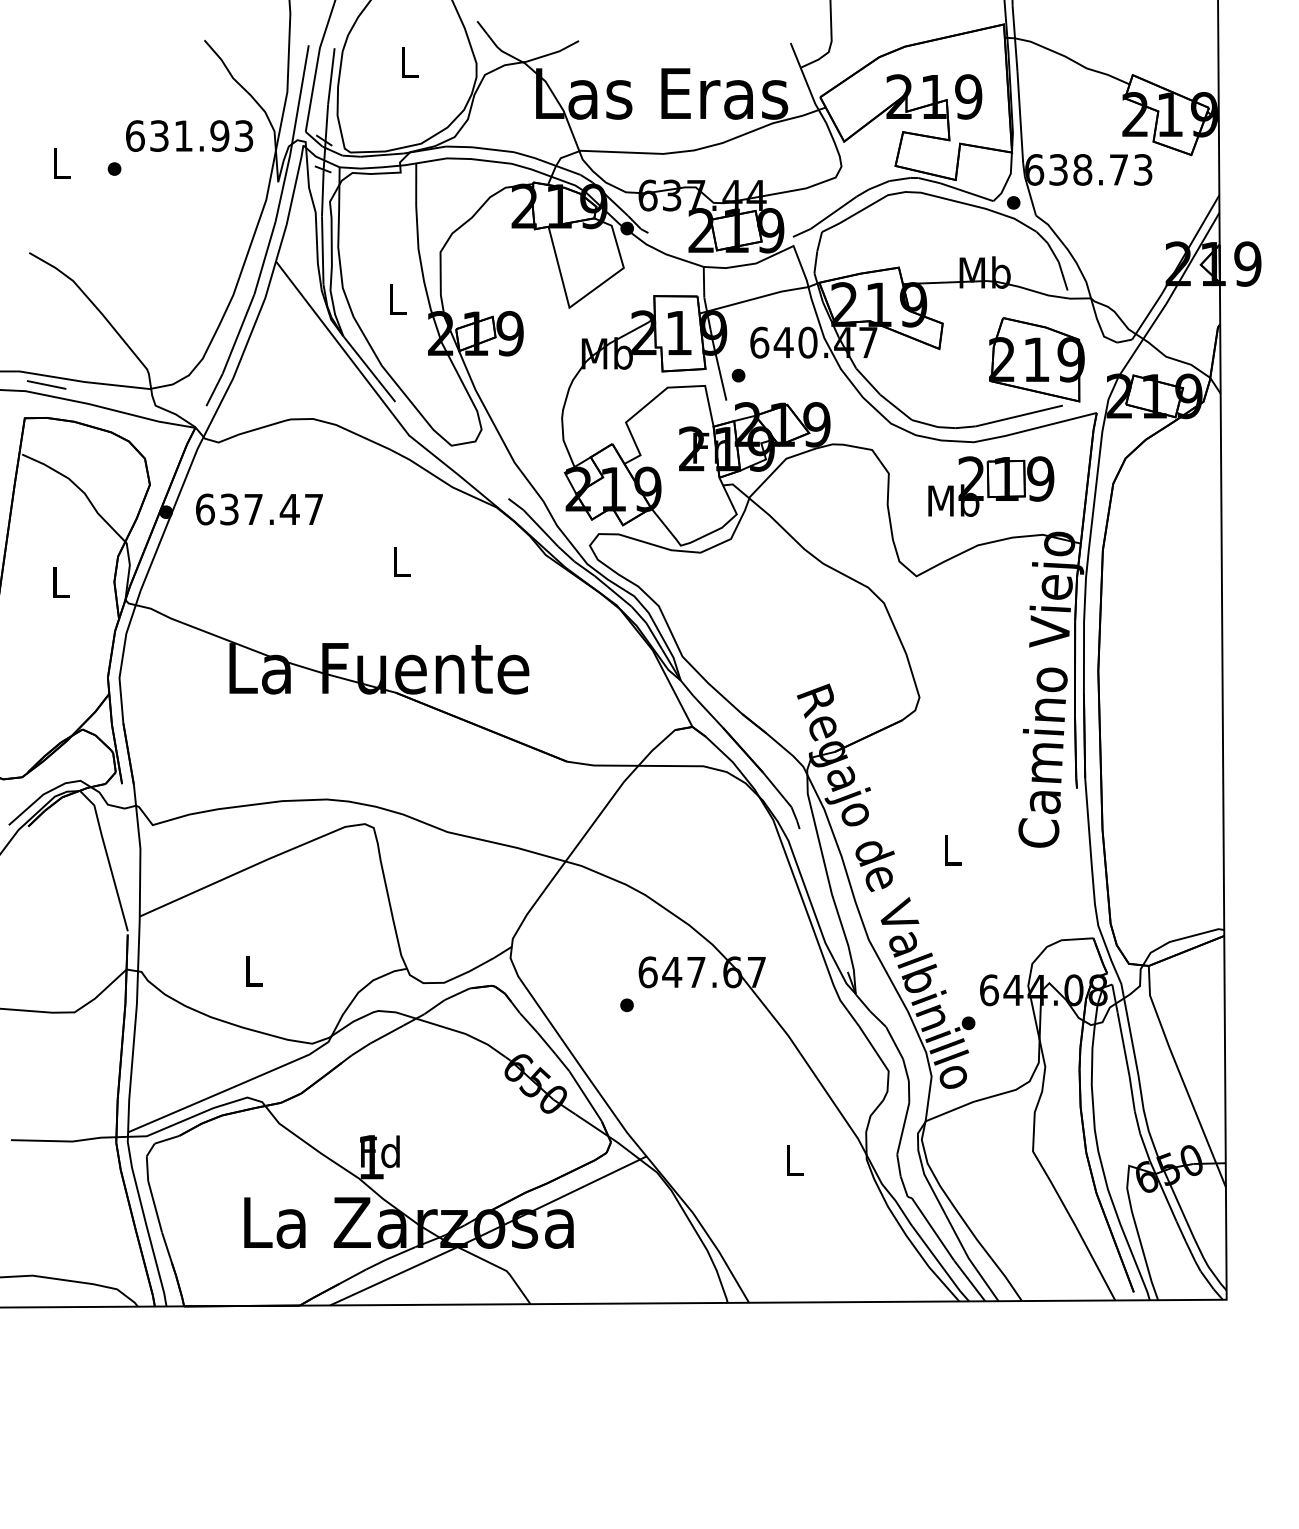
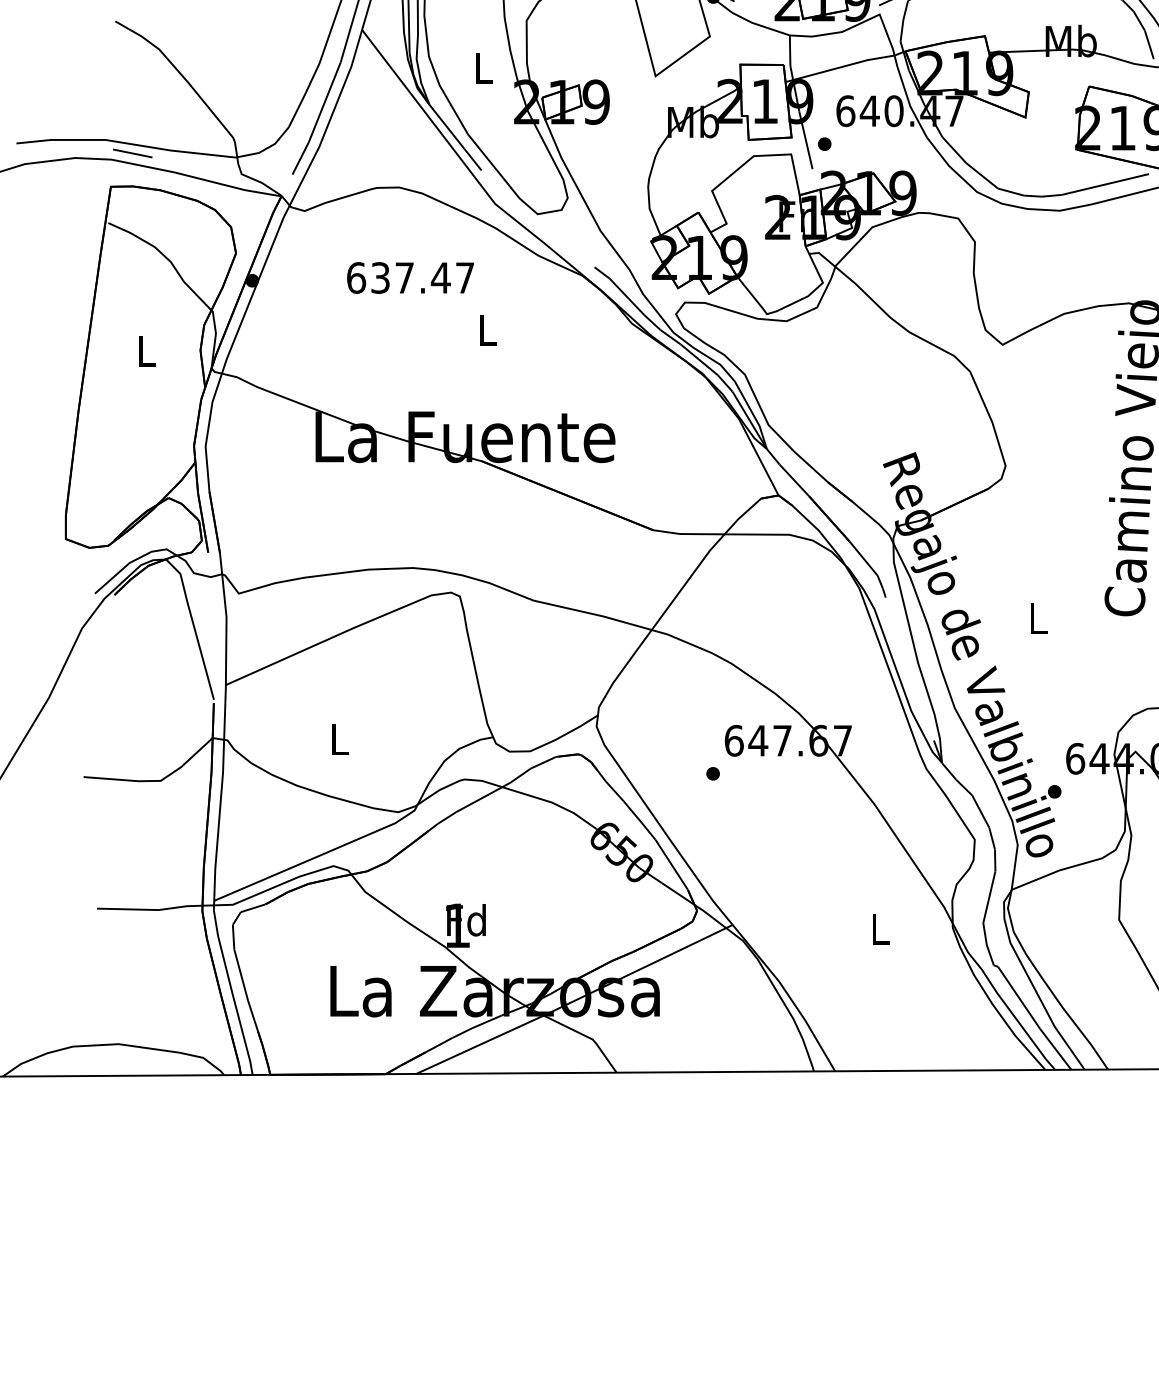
part: (991, 486) -> (1077, 255), removed
text: (259, 509) -> (410, 278), moved

